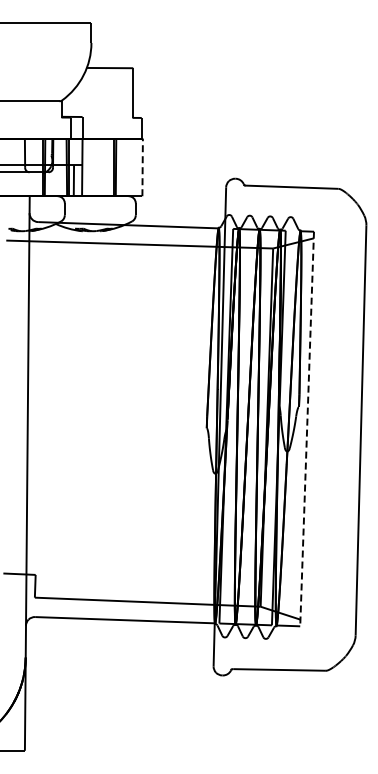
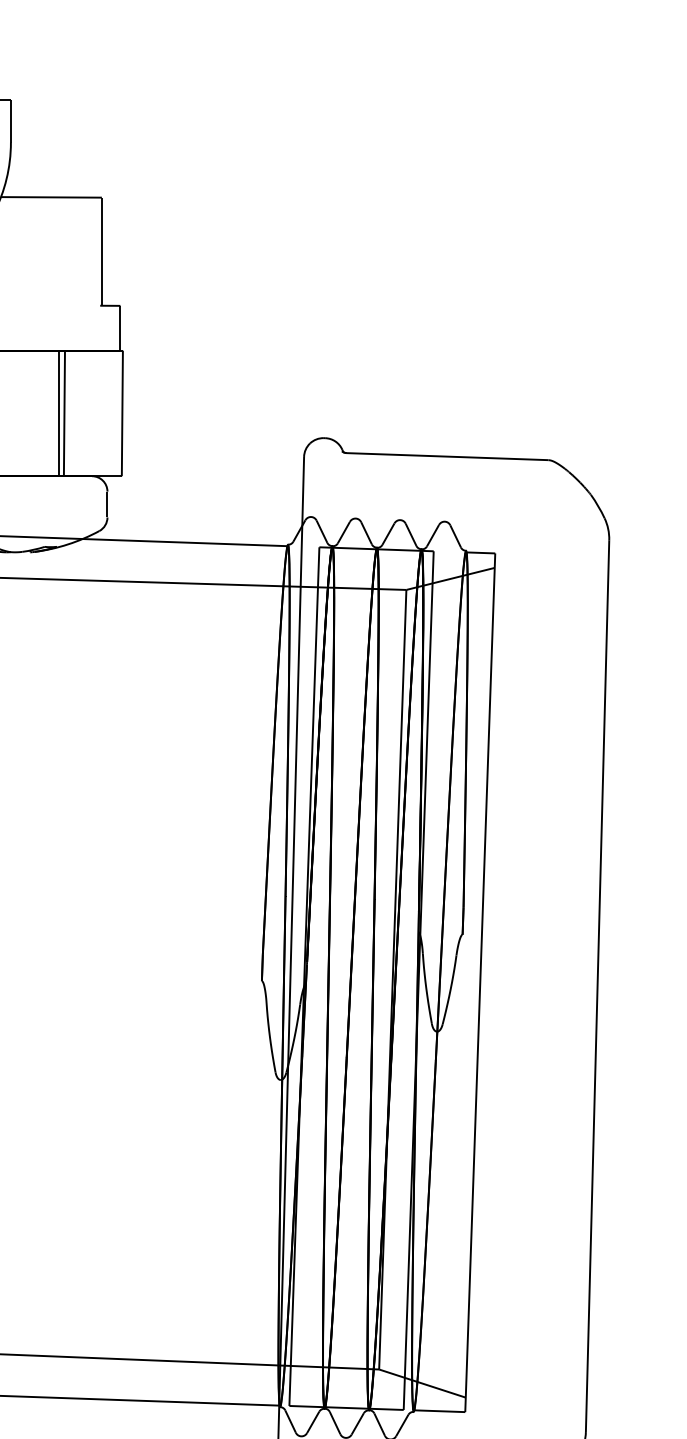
line: (142, 167) -> (122, 413), dashed -> solid
line: (307, 429) -> (481, 983), dashed -> solid

